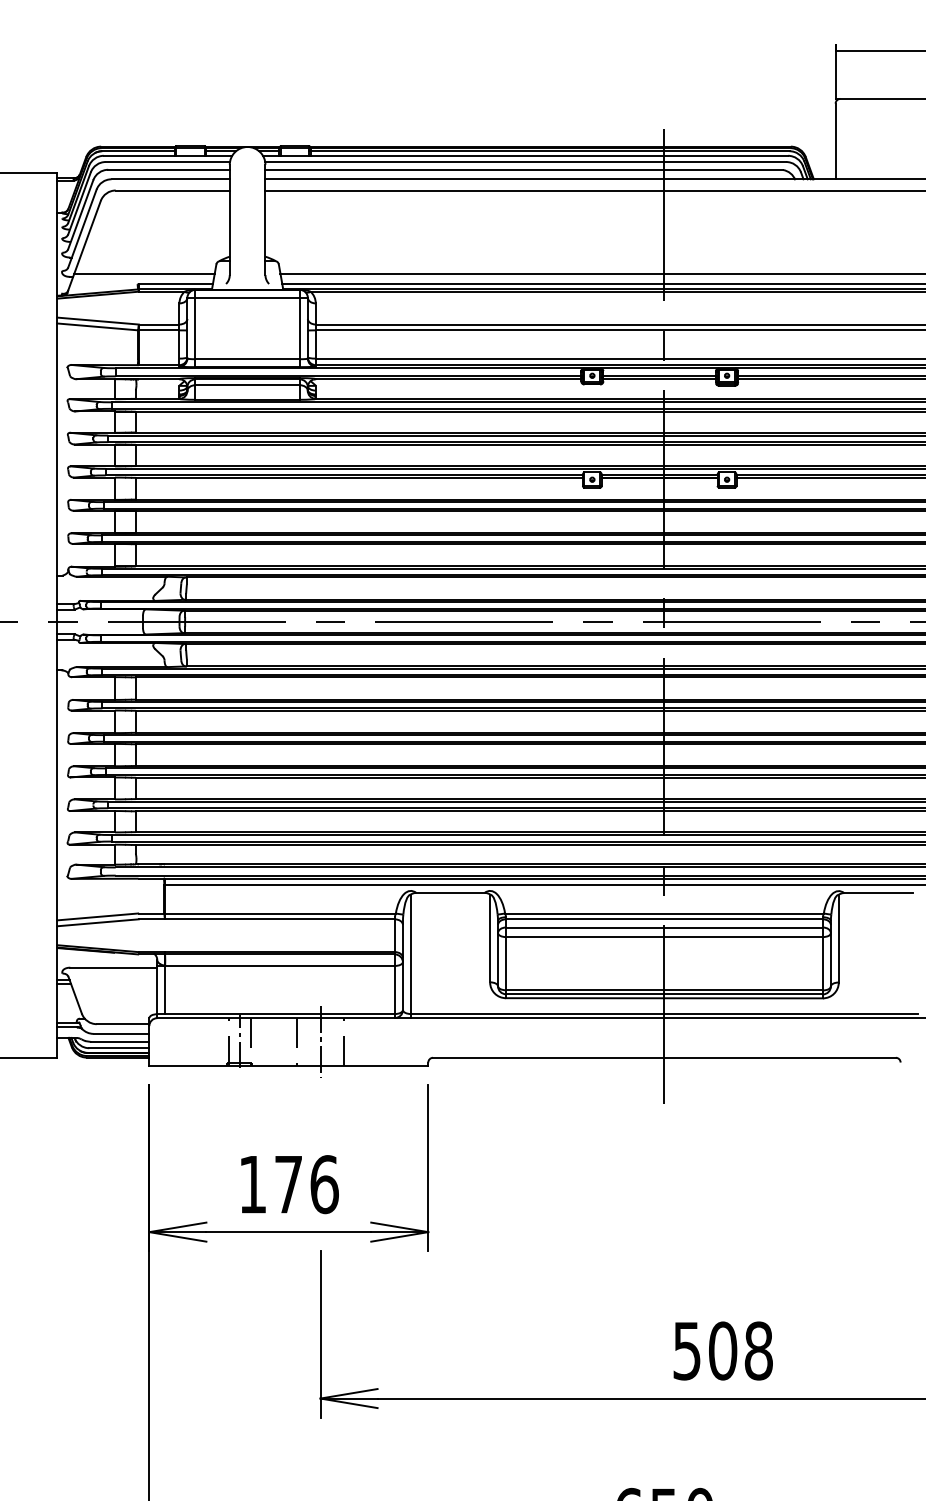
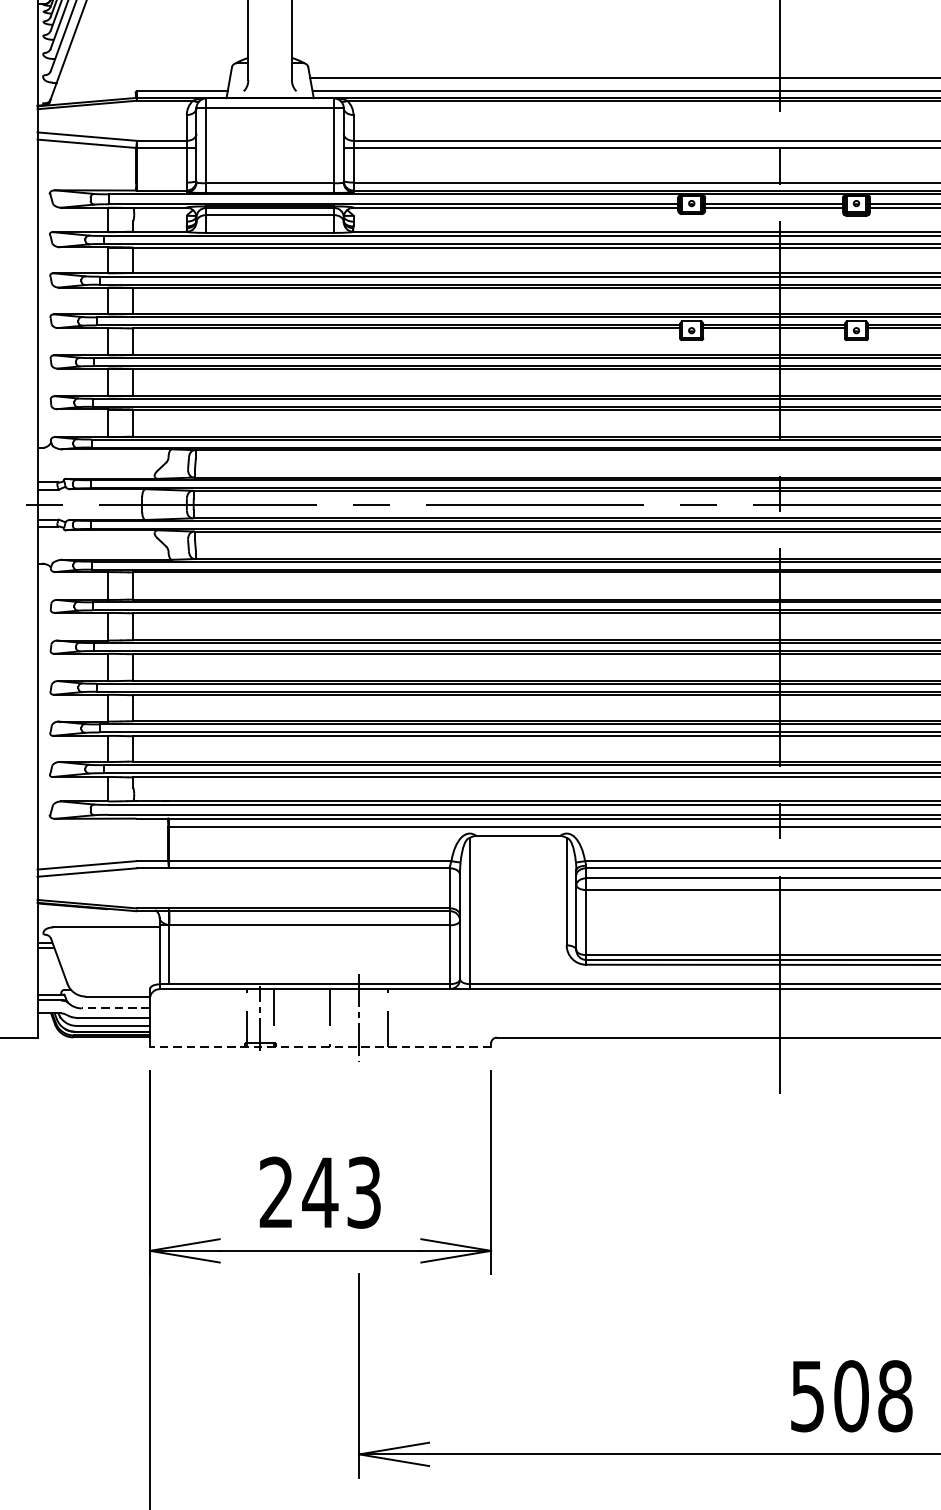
line: (144, 273) -> (144, 78), removed
line: (121, 1033) -> (115, 1007), solid -> dashed
line: (288, 1065) -> (320, 1047), solid -> dashed
text: (288, 1184) -> (320, 1192), 176 -> 243

